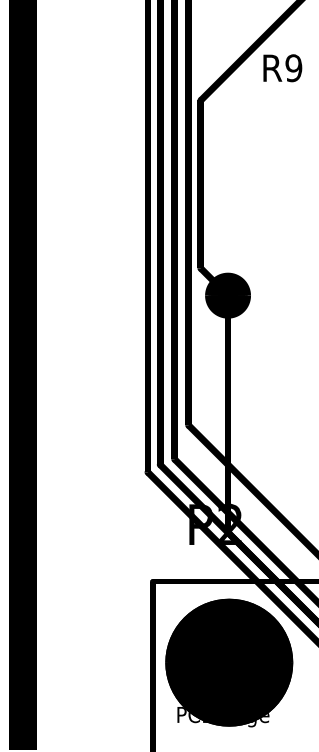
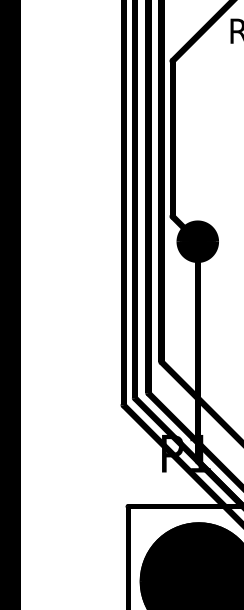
text: (229, 521) -> (199, 450), P2 -> P1

